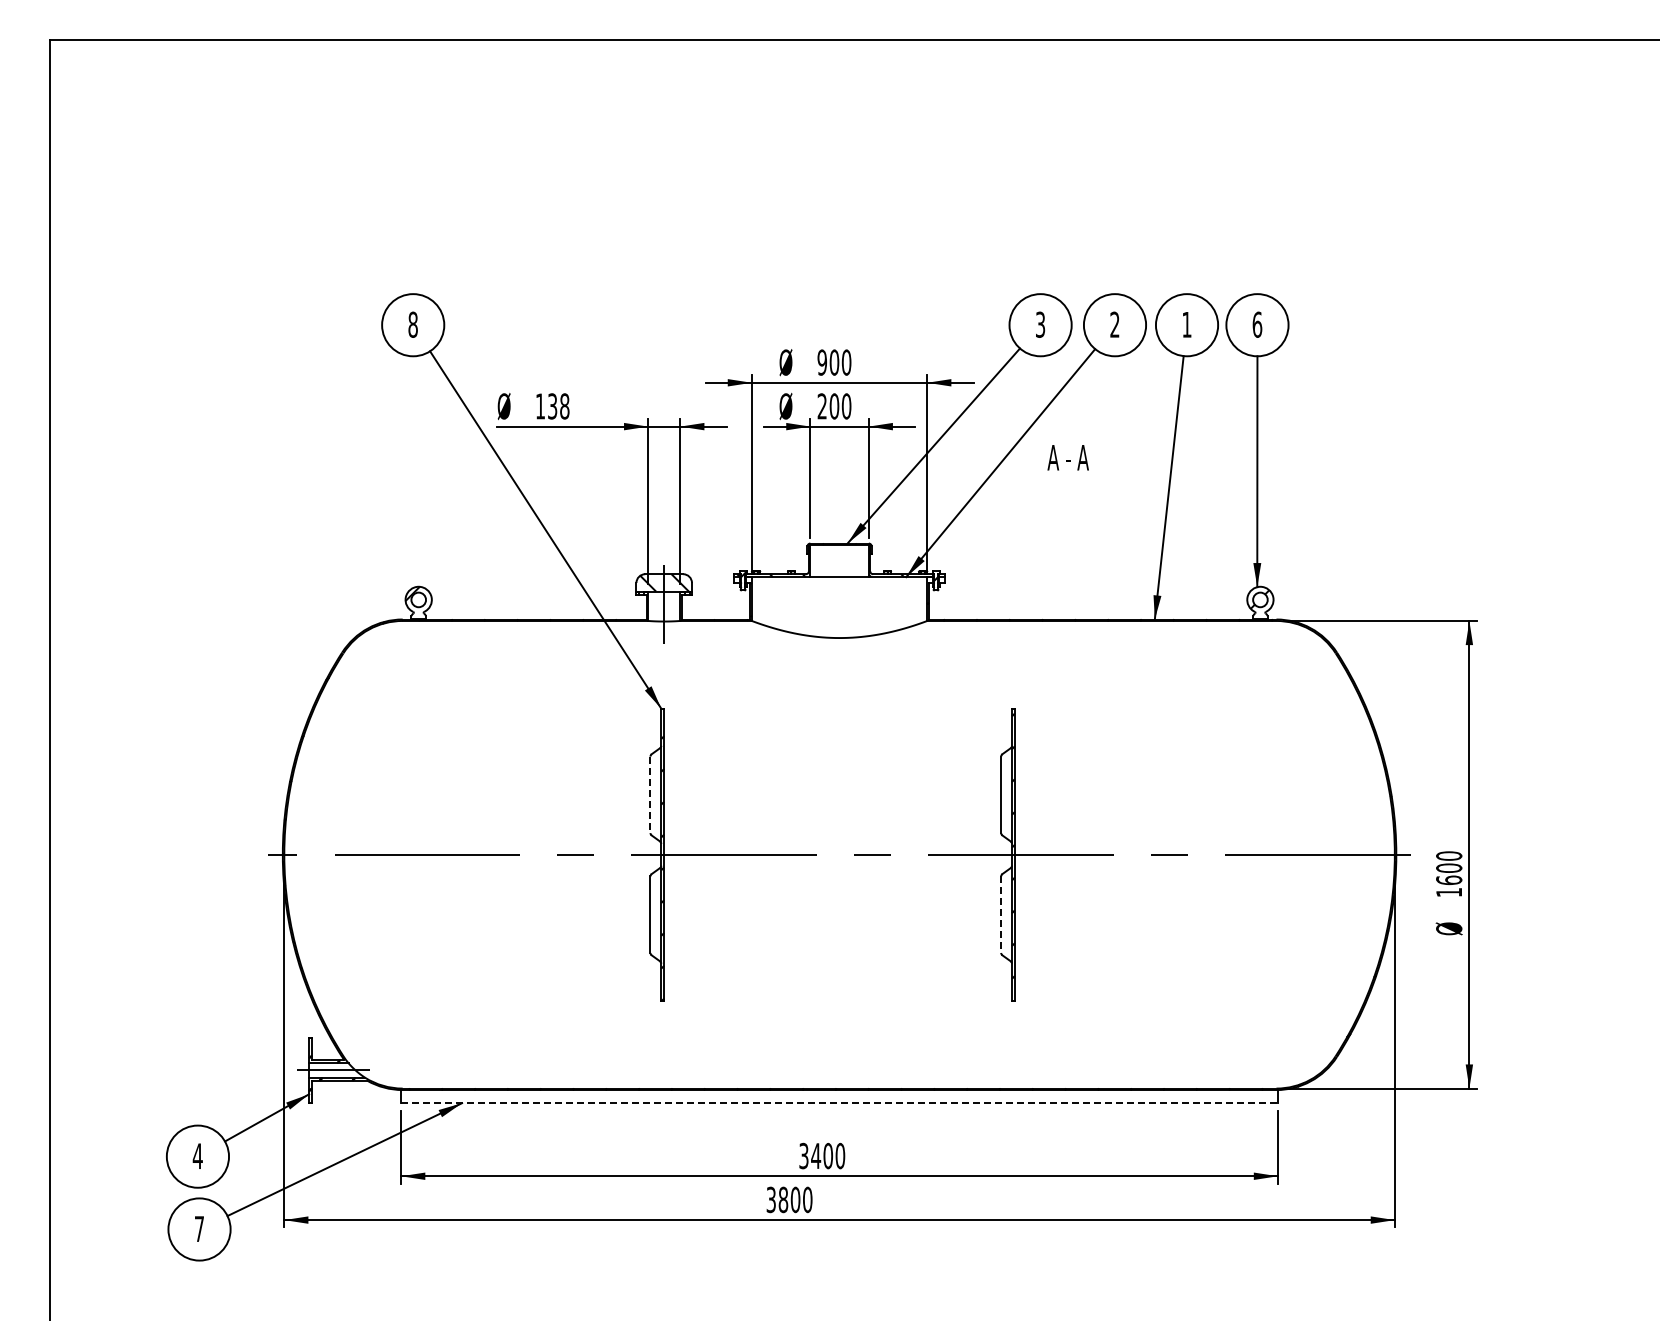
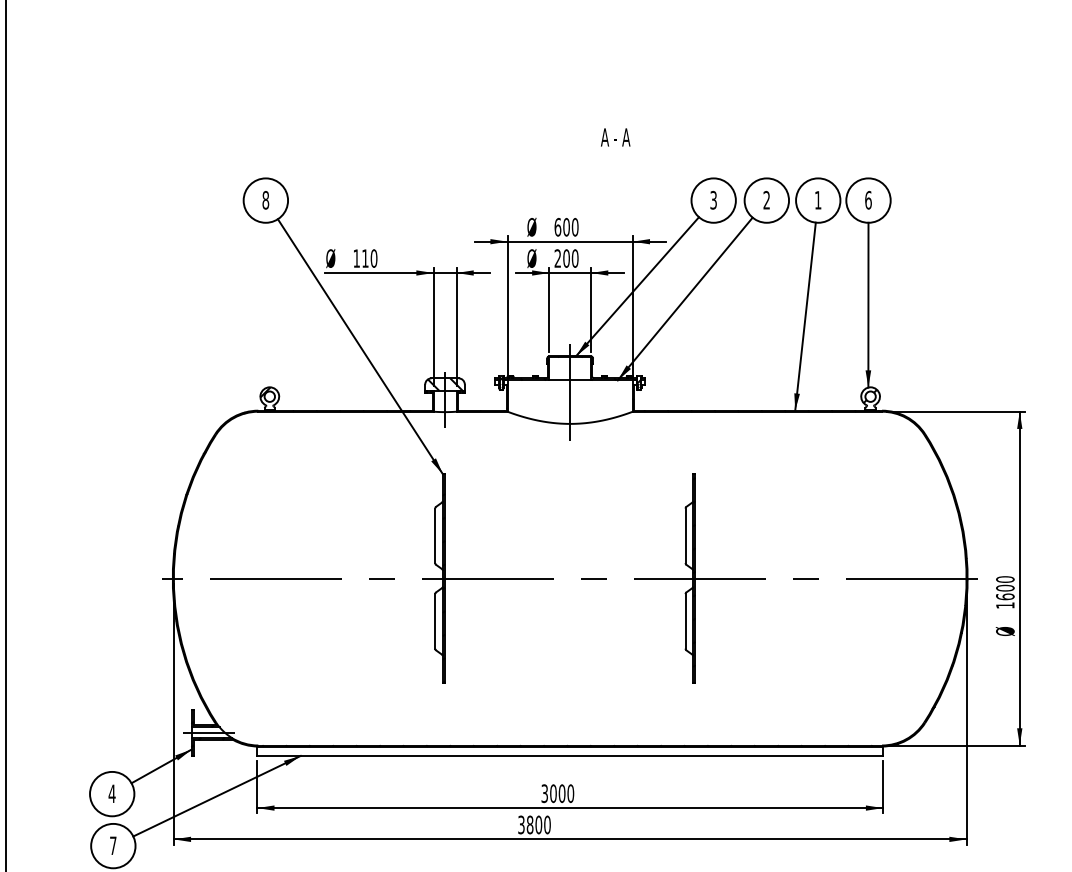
text: (822, 362) -> (558, 227), 900 -> 600
text: (558, 406) -> (369, 258), 138 -> 110
text: (1067, 457) -> (615, 137), moved
line: (839, 593) -> (570, 392), added
line: (650, 795) -> (435, 536), dashed -> solid
line: (1001, 915) -> (685, 621), dashed -> solid
line: (840, 1103) -> (570, 756), dashed -> solid
text: (816, 1156) -> (553, 793), 3400 -> 3000

